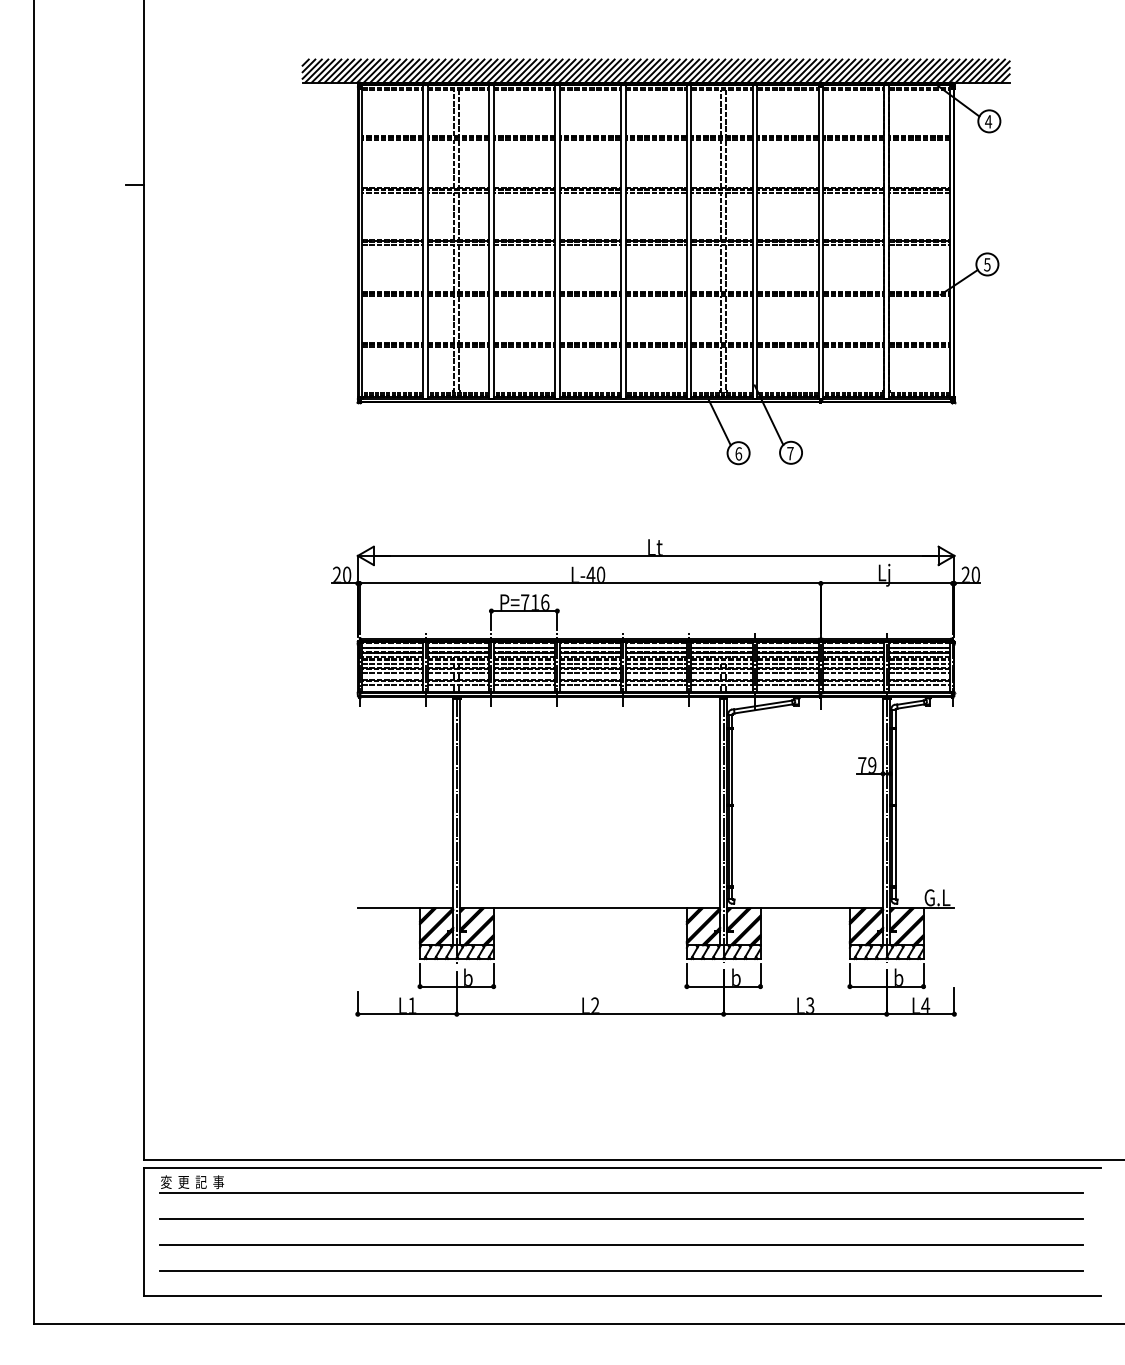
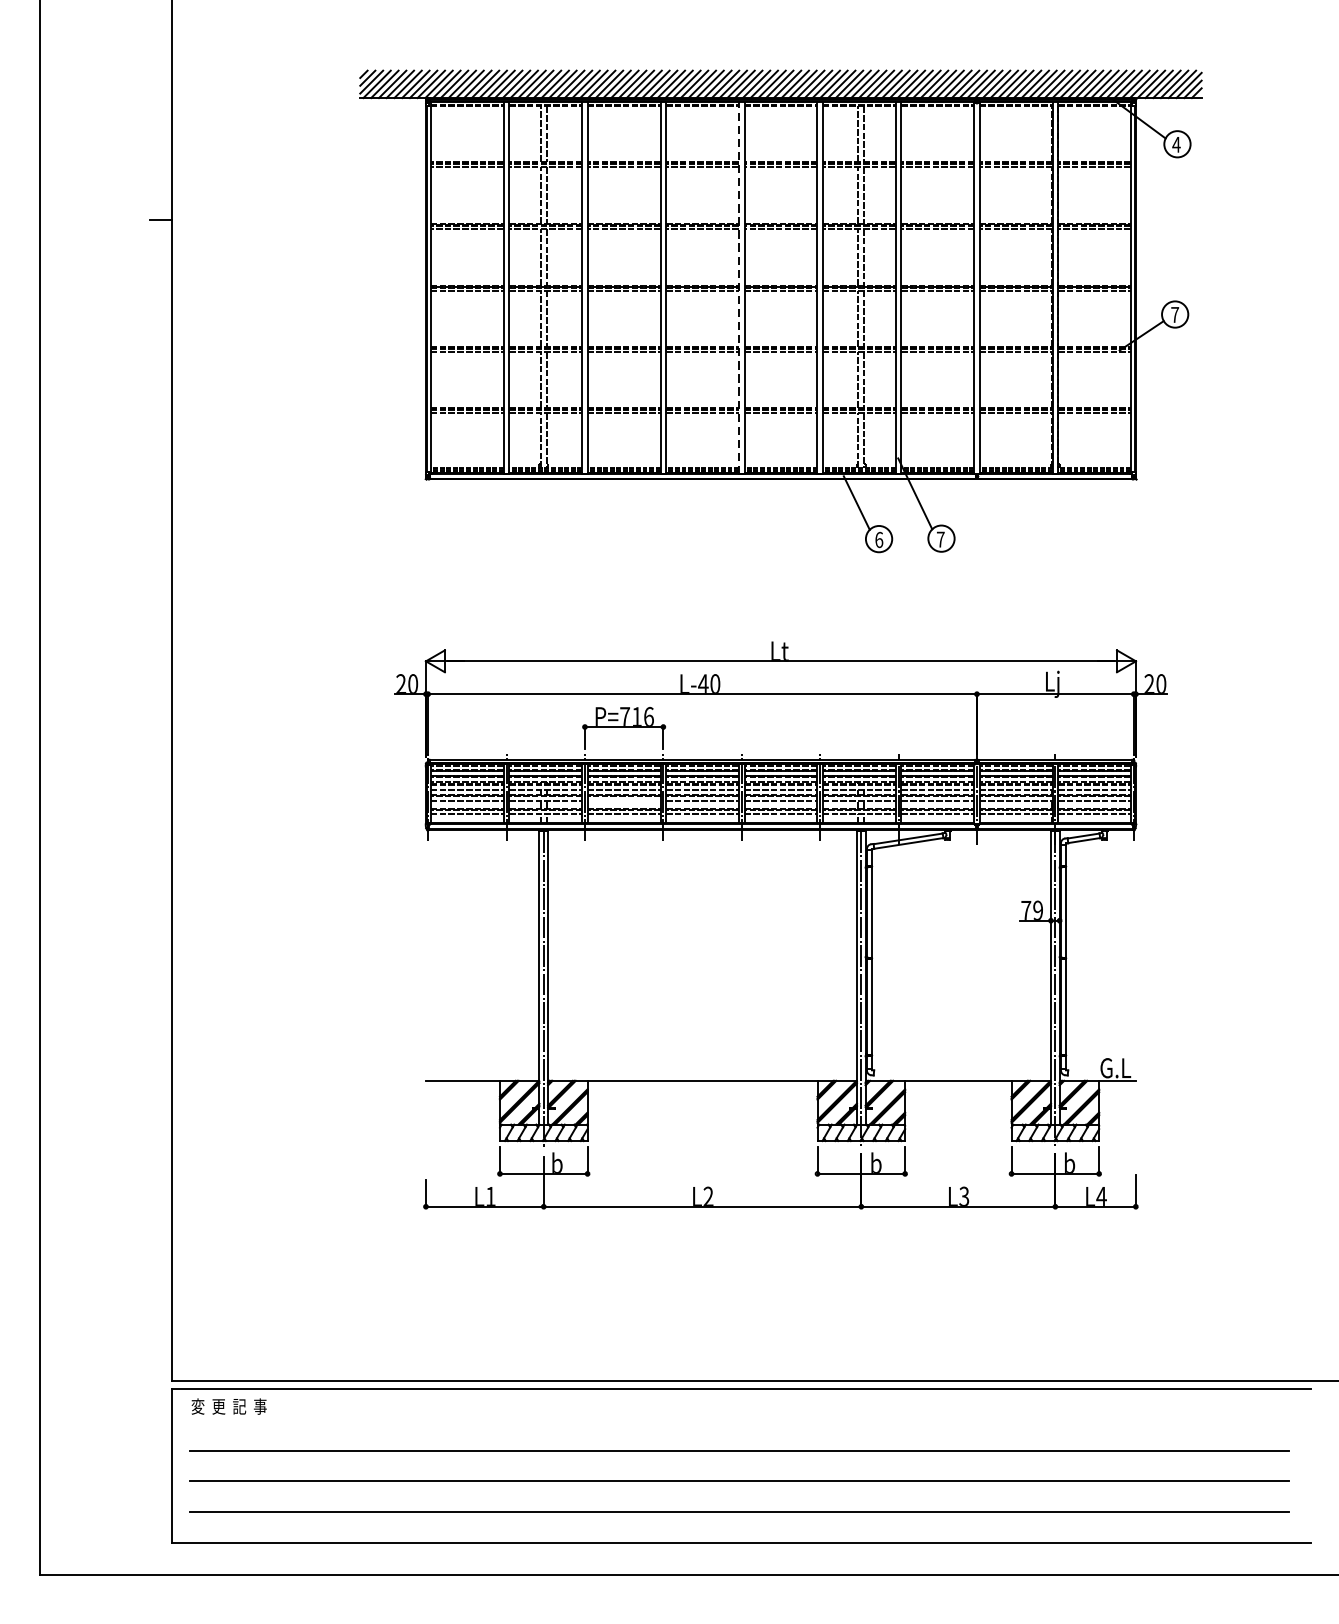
line: (620, 242) -> (738, 288), solid -> dashed
text: (987, 264) -> (1175, 314), 5 -> 7
line: (524, 673) -> (624, 801), removed
line: (620, 1193) -> (738, 1420), removed

